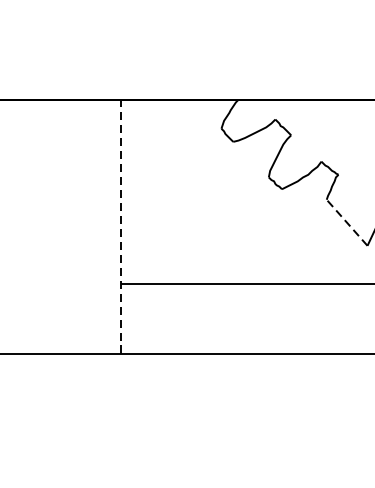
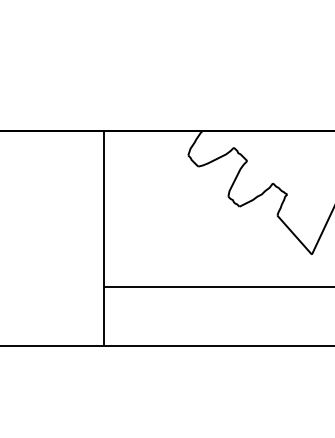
line: (346, 222) -> (294, 234), dashed -> solid
line: (121, 226) -> (103, 238), dashed -> solid

